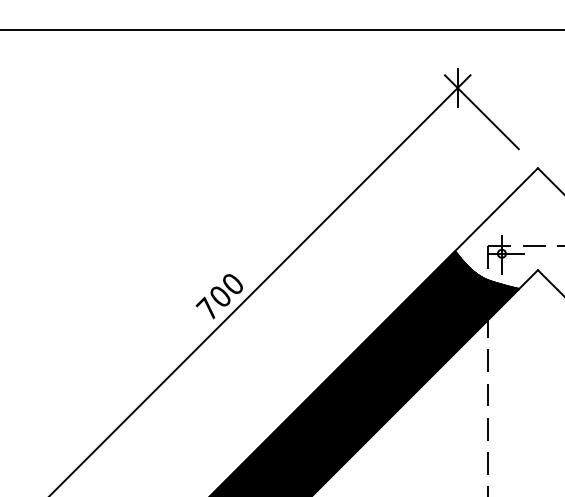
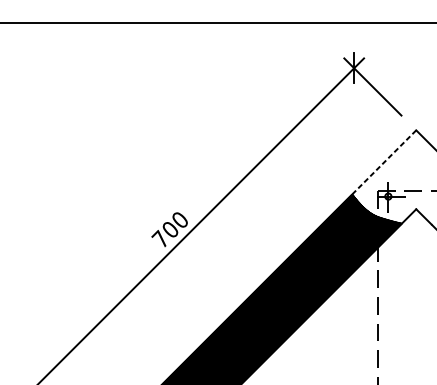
line: (496, 209) -> (384, 162), solid -> dashed

